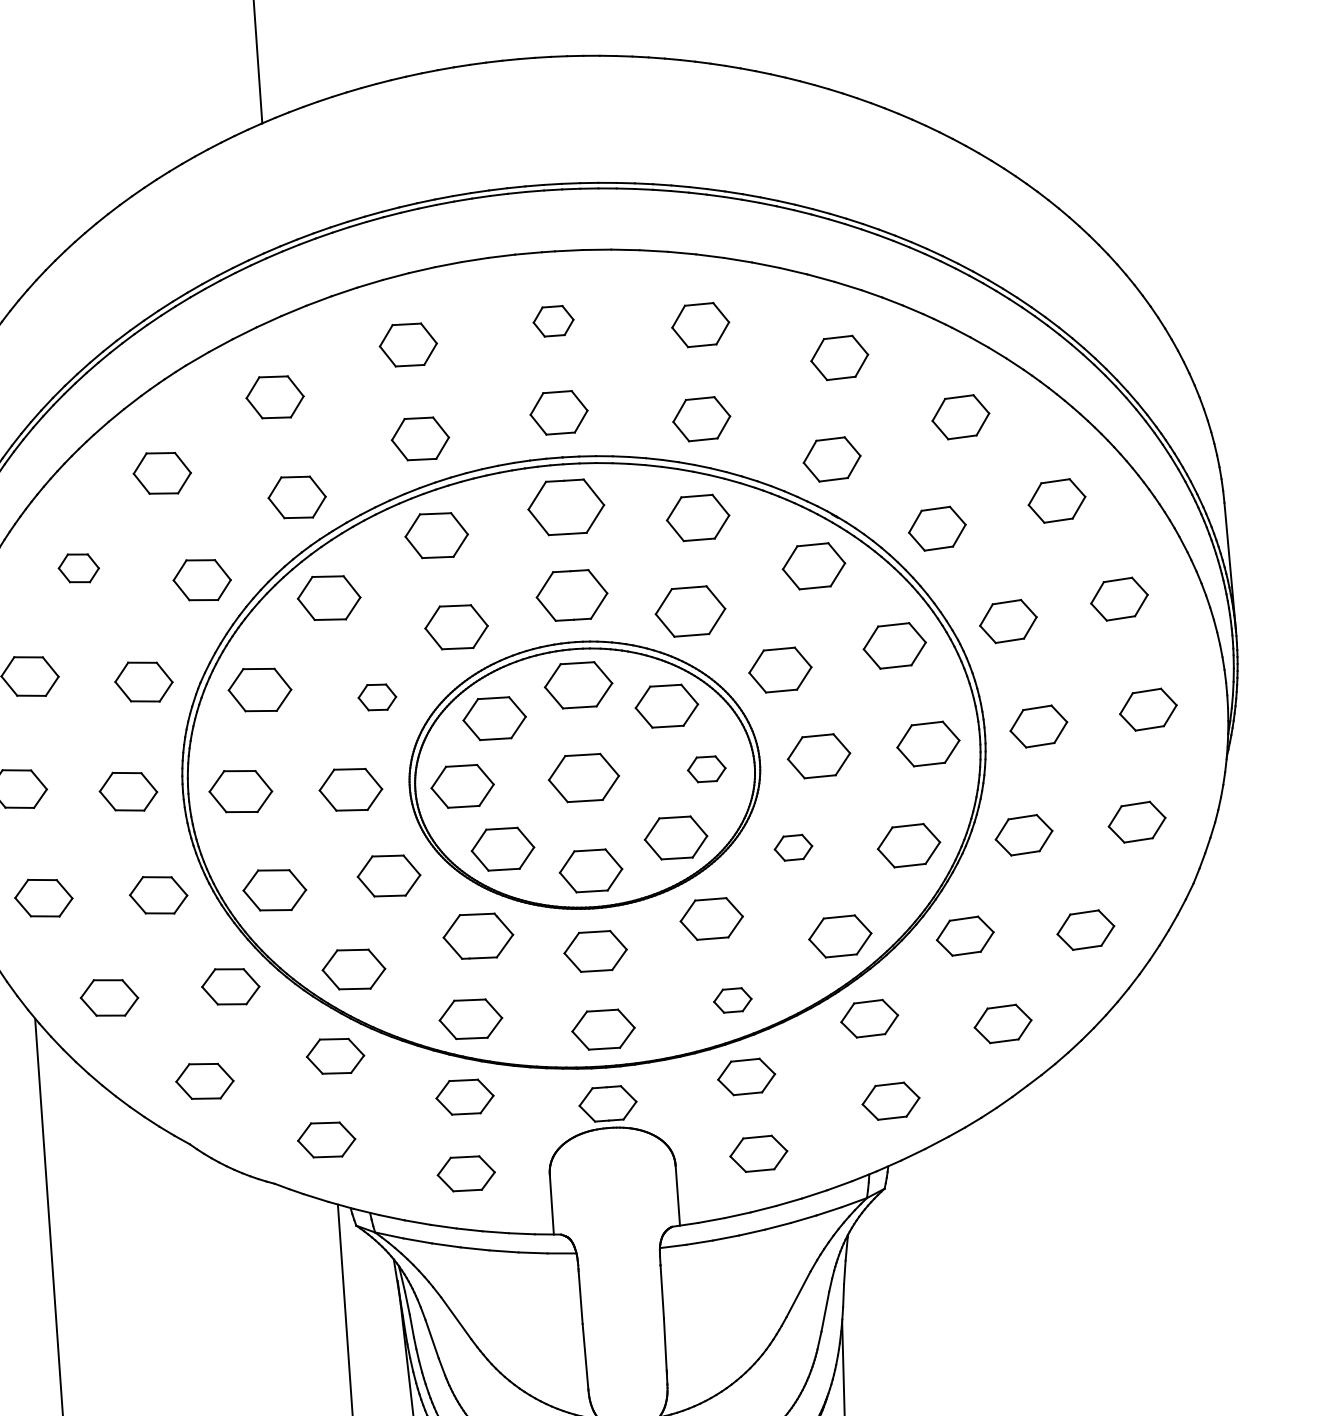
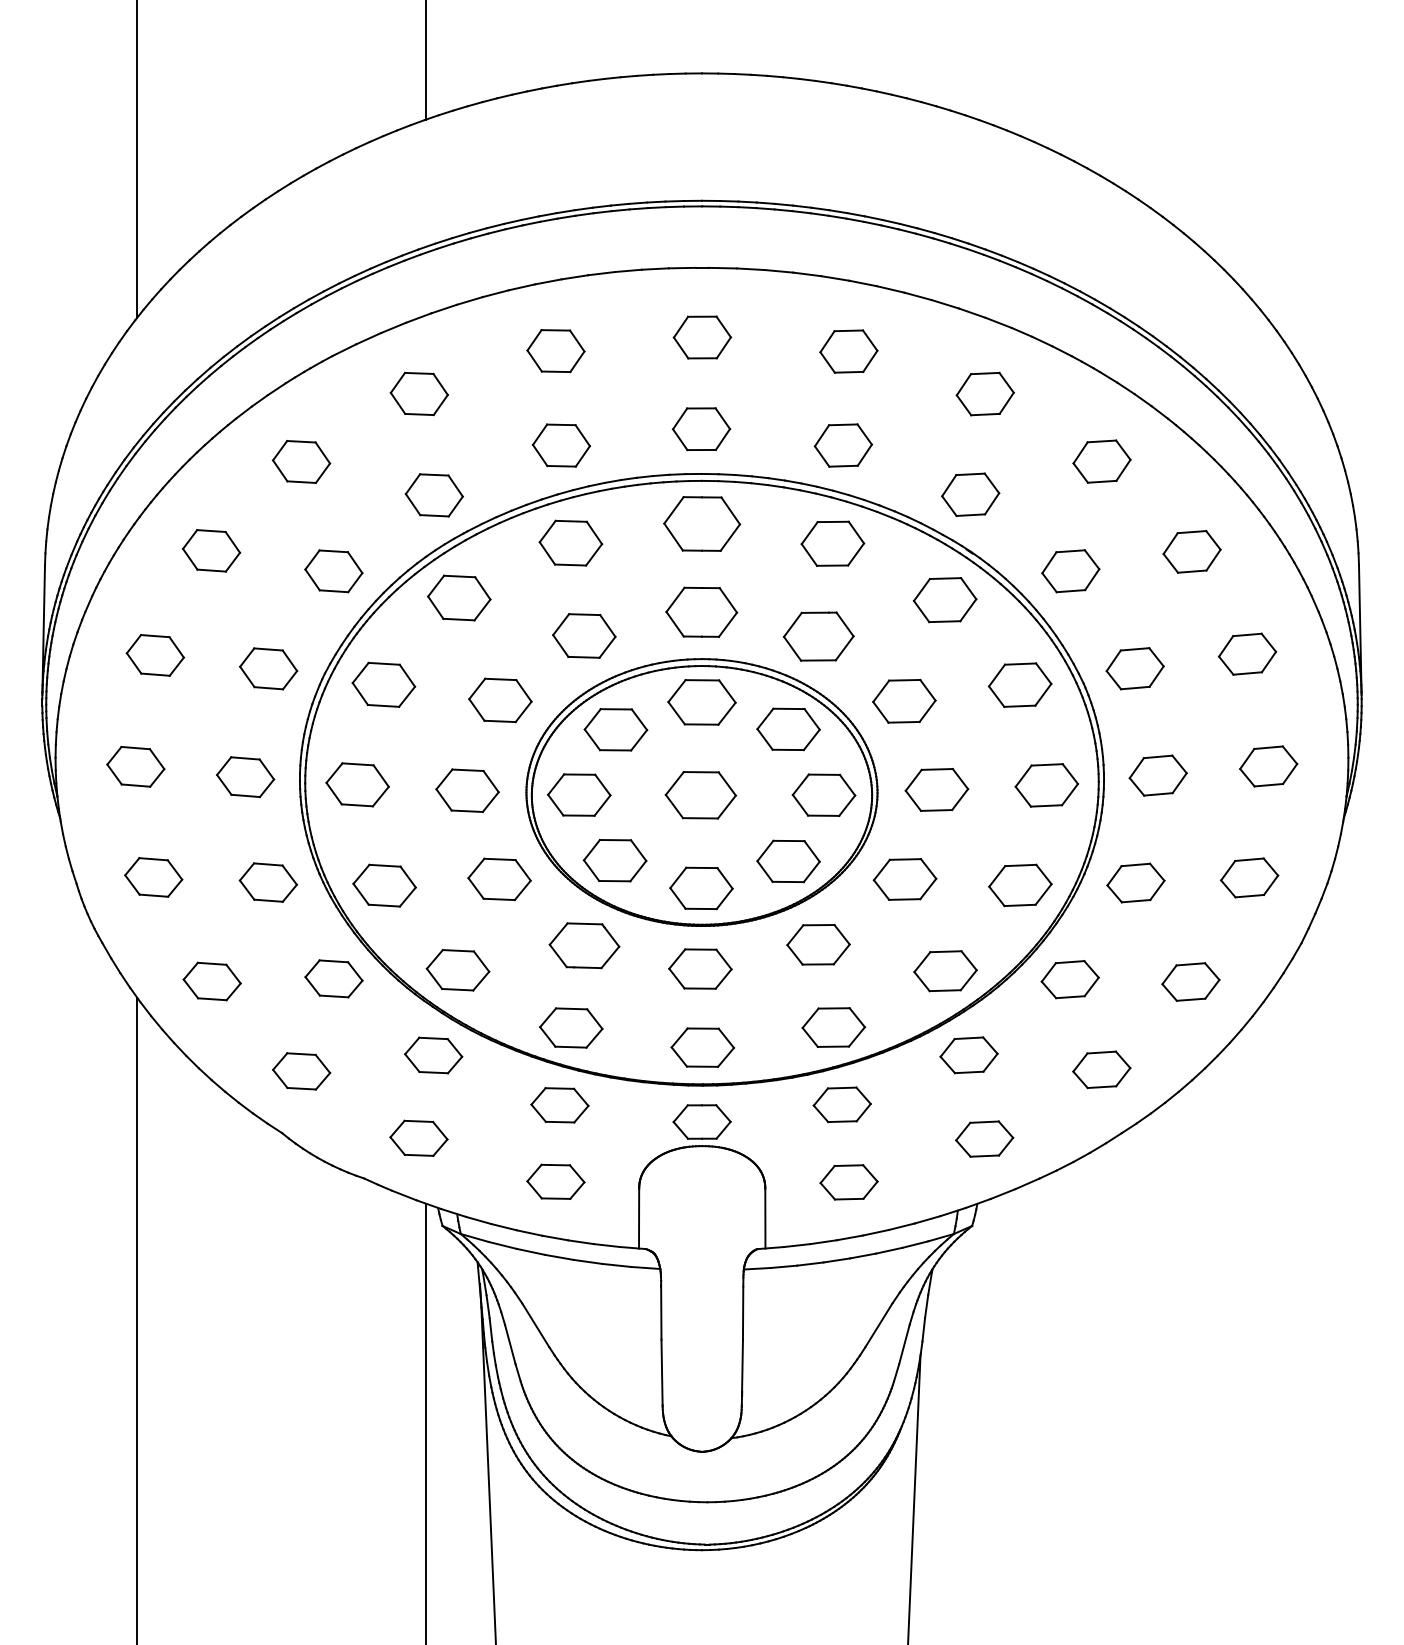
part: (553, 321) -> (702, 337), size x1.43
part: (78, 568) -> (211, 550), size x1.43
part: (377, 697) -> (500, 700), size x1.67
part: (706, 768) -> (823, 794), size x1.67
part: (792, 847) -> (904, 879), size x1.67
part: (732, 1000) -> (833, 1027), size x1.67

